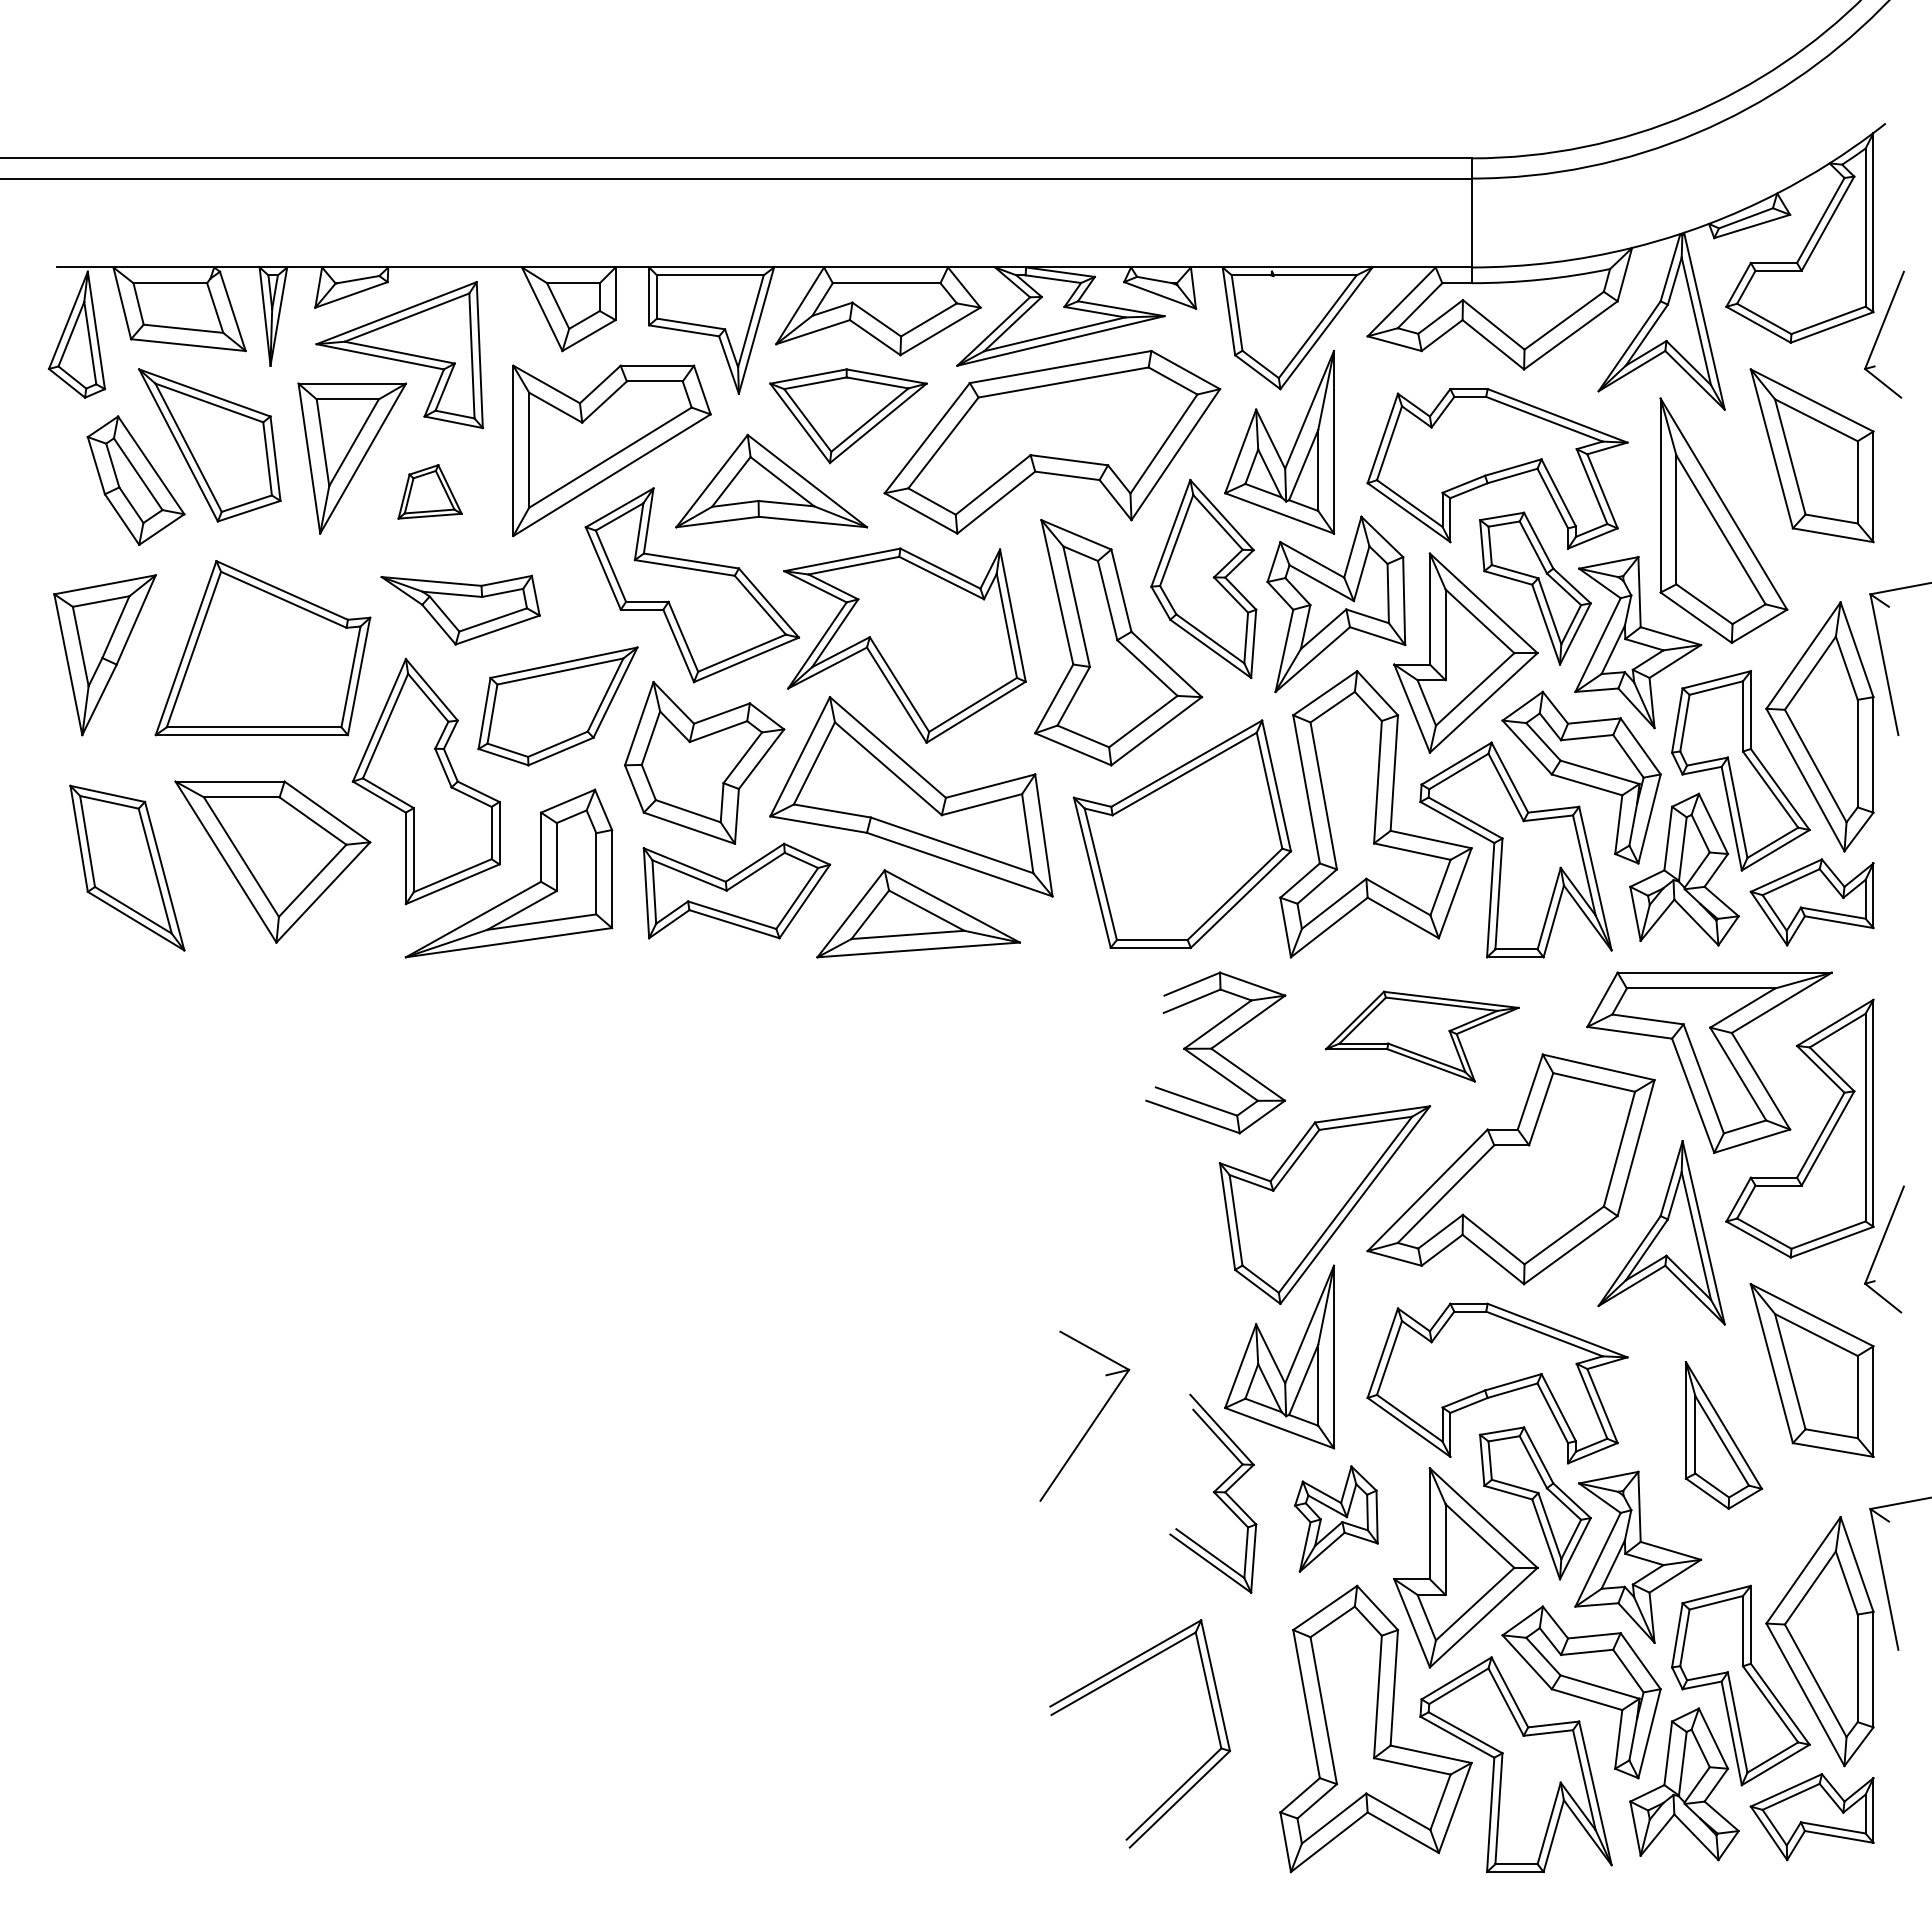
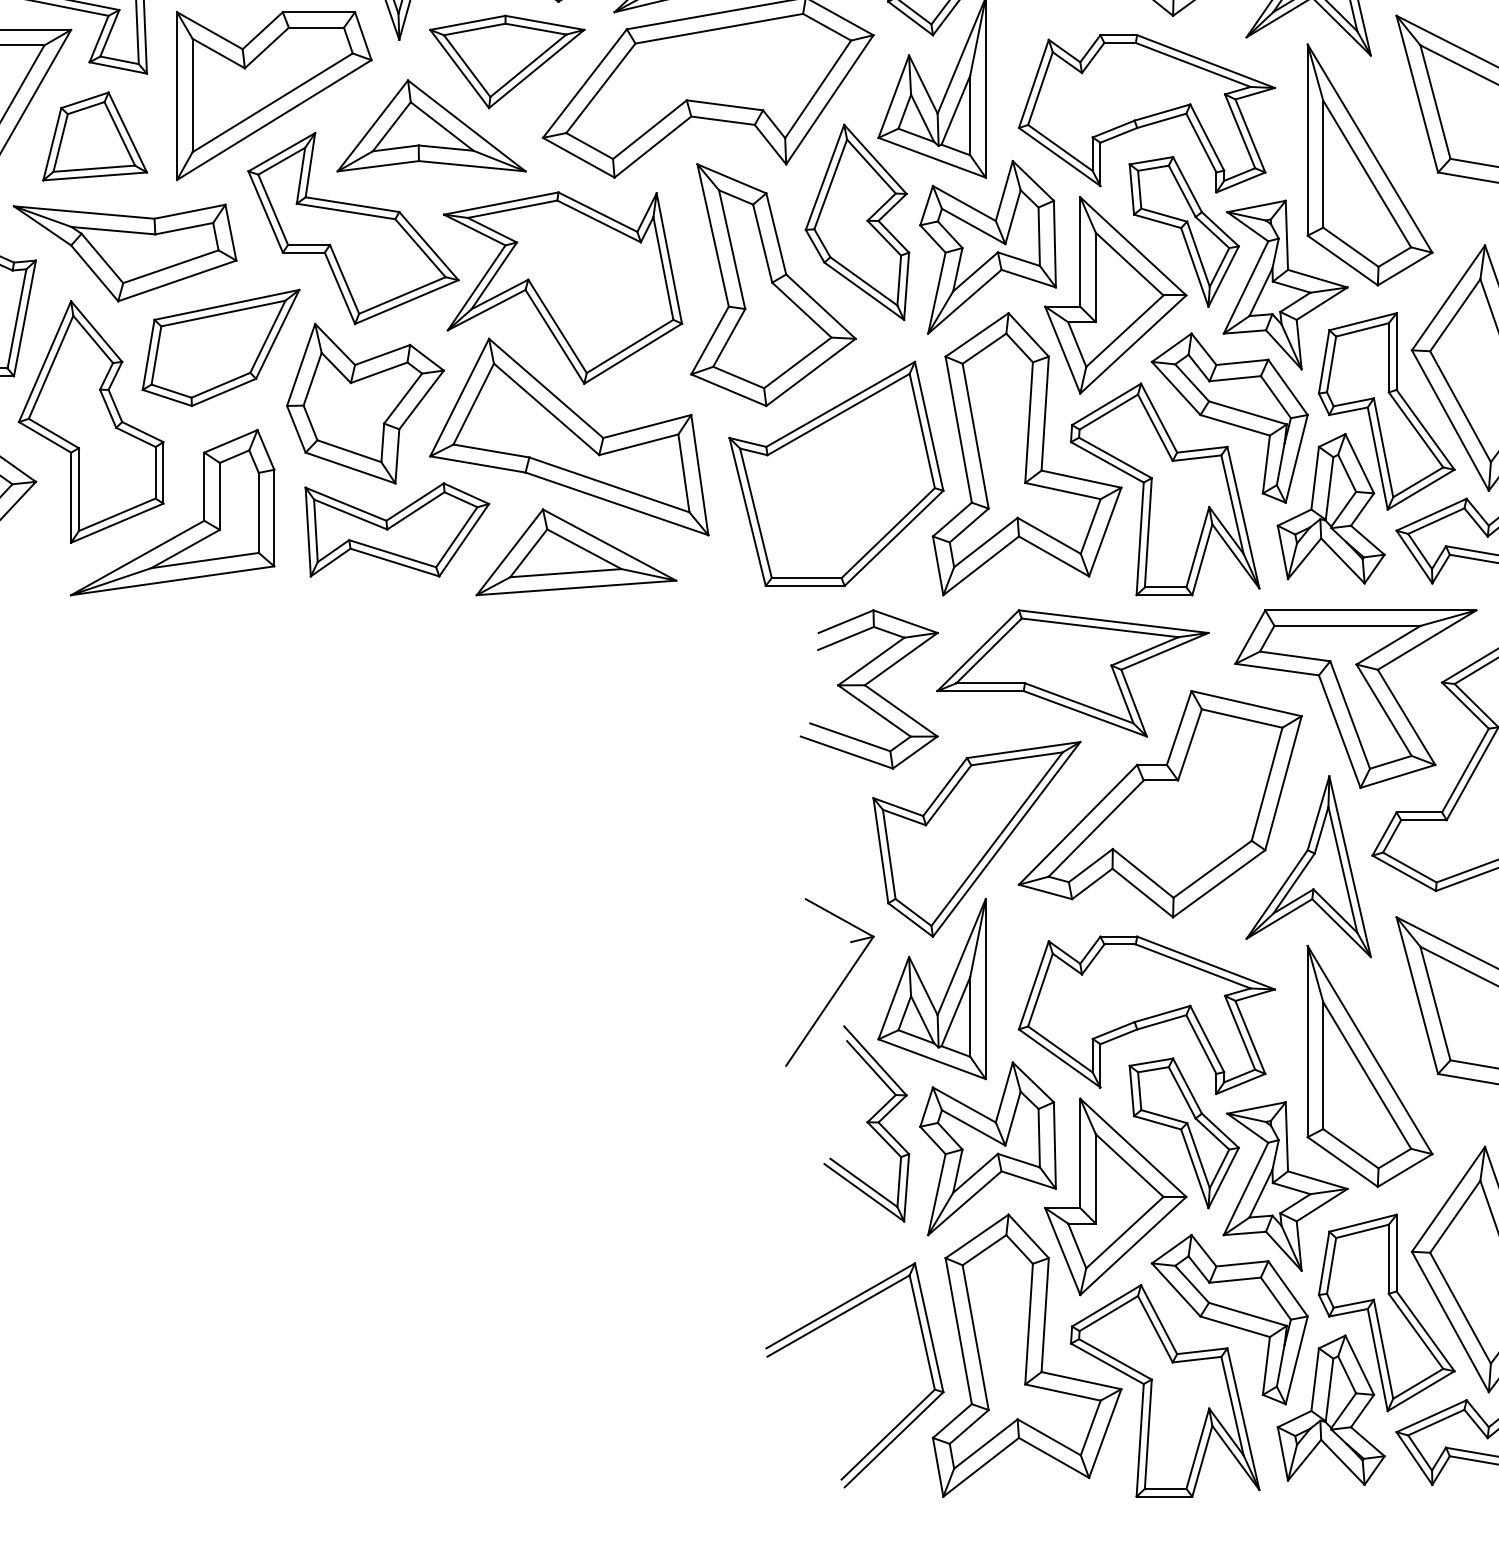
part: (429, 491) -> (94, 136), size x1.67
part: (460, 610) -> (124, 253), size x1.43
part: (1421, 1036) -> (1072, 673), size x1.43
part: (1093, 1420) -> (838, 986), moved
part: (1723, 1435) -> (1369, 1066), size x1.67
part: (1336, 1518) -> (988, 1148), size x1.67
part: (1112, 1681) -> (827, 1323), moved

